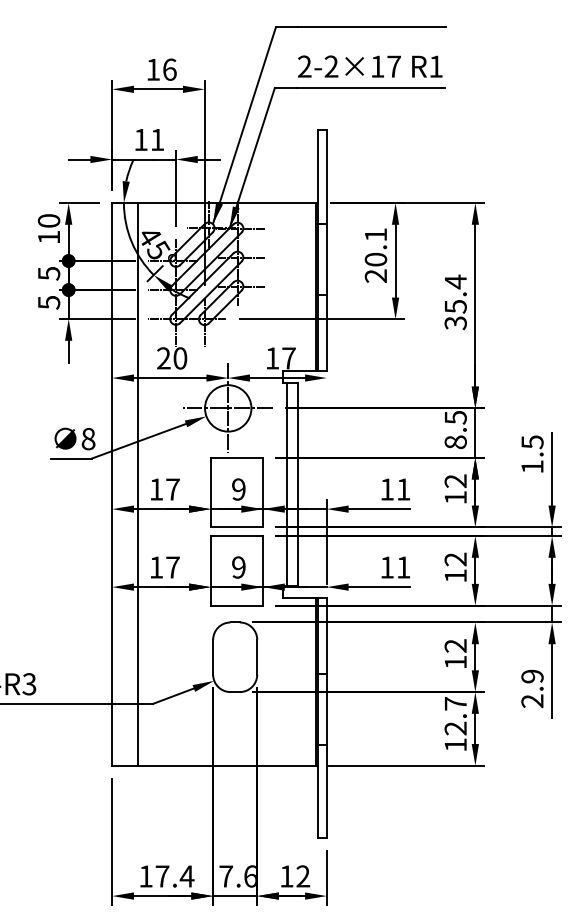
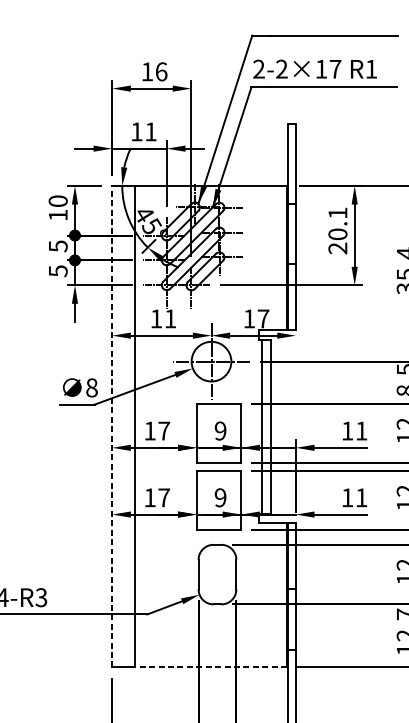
text: (370, 66) -> (315, 69), moved
text: (172, 358) -> (163, 318), 20 -> 11
line: (112, 483) -> (112, 425), solid -> dashed
line: (226, 765) -> (210, 667), solid -> dashed

